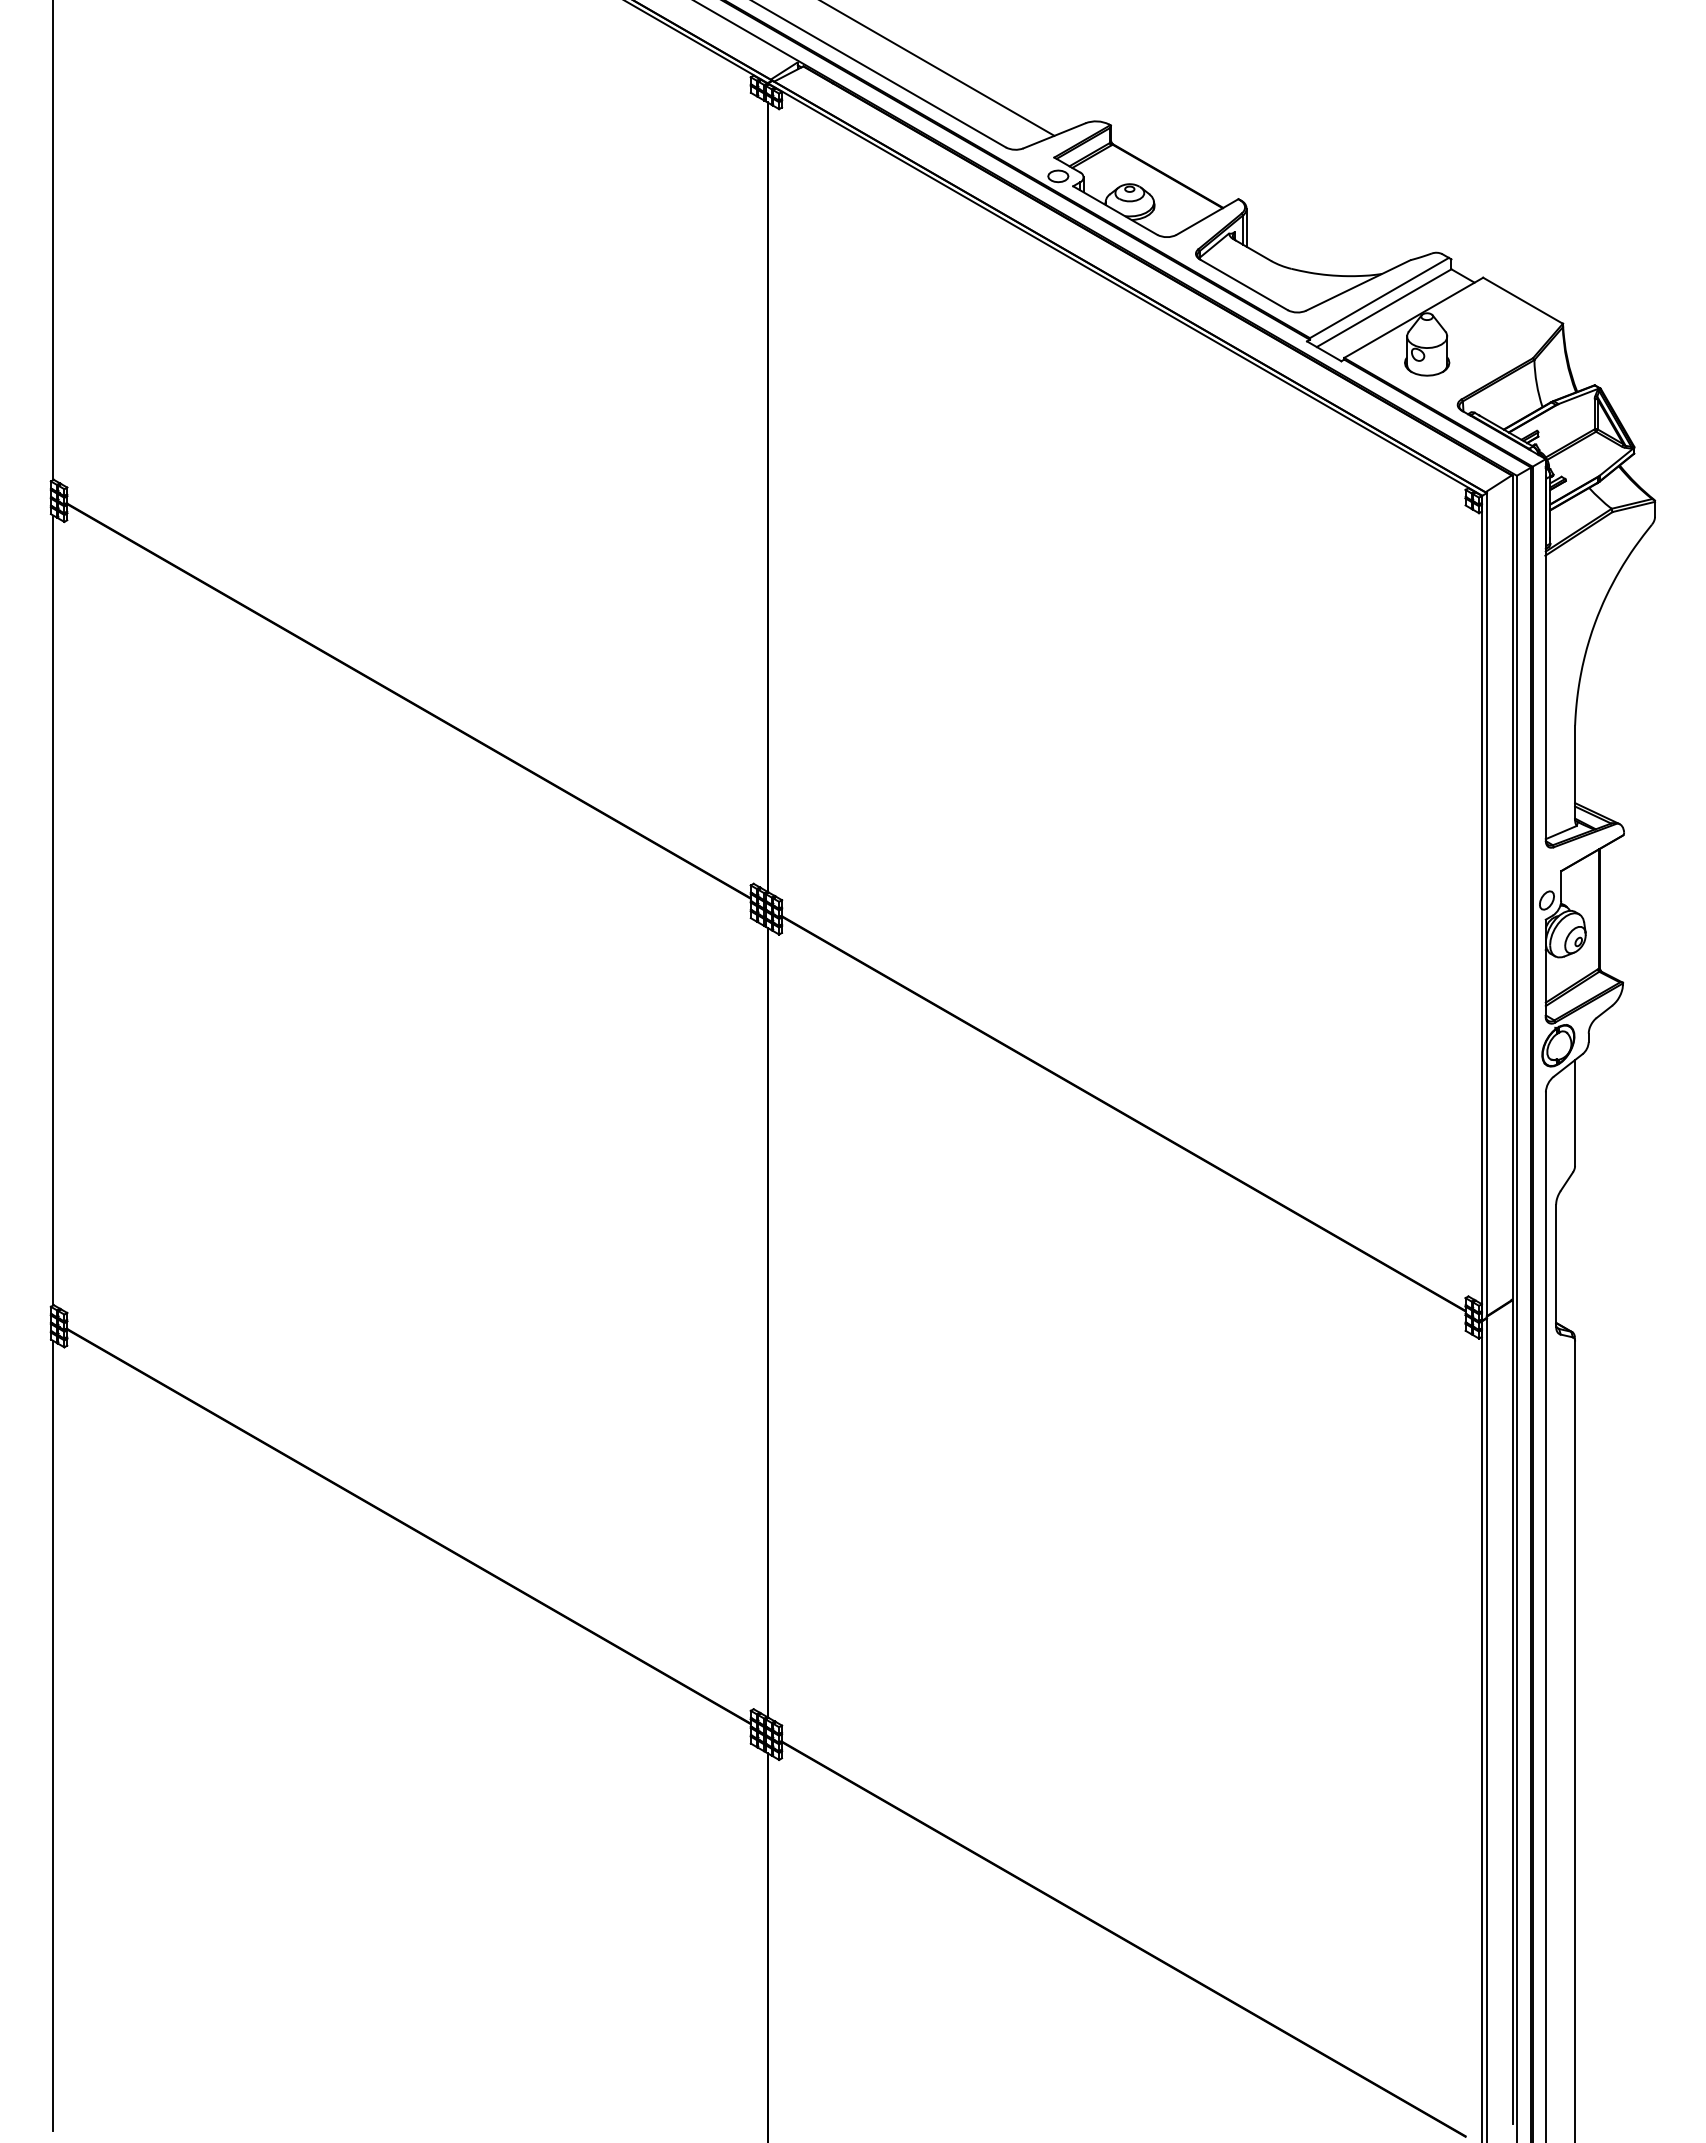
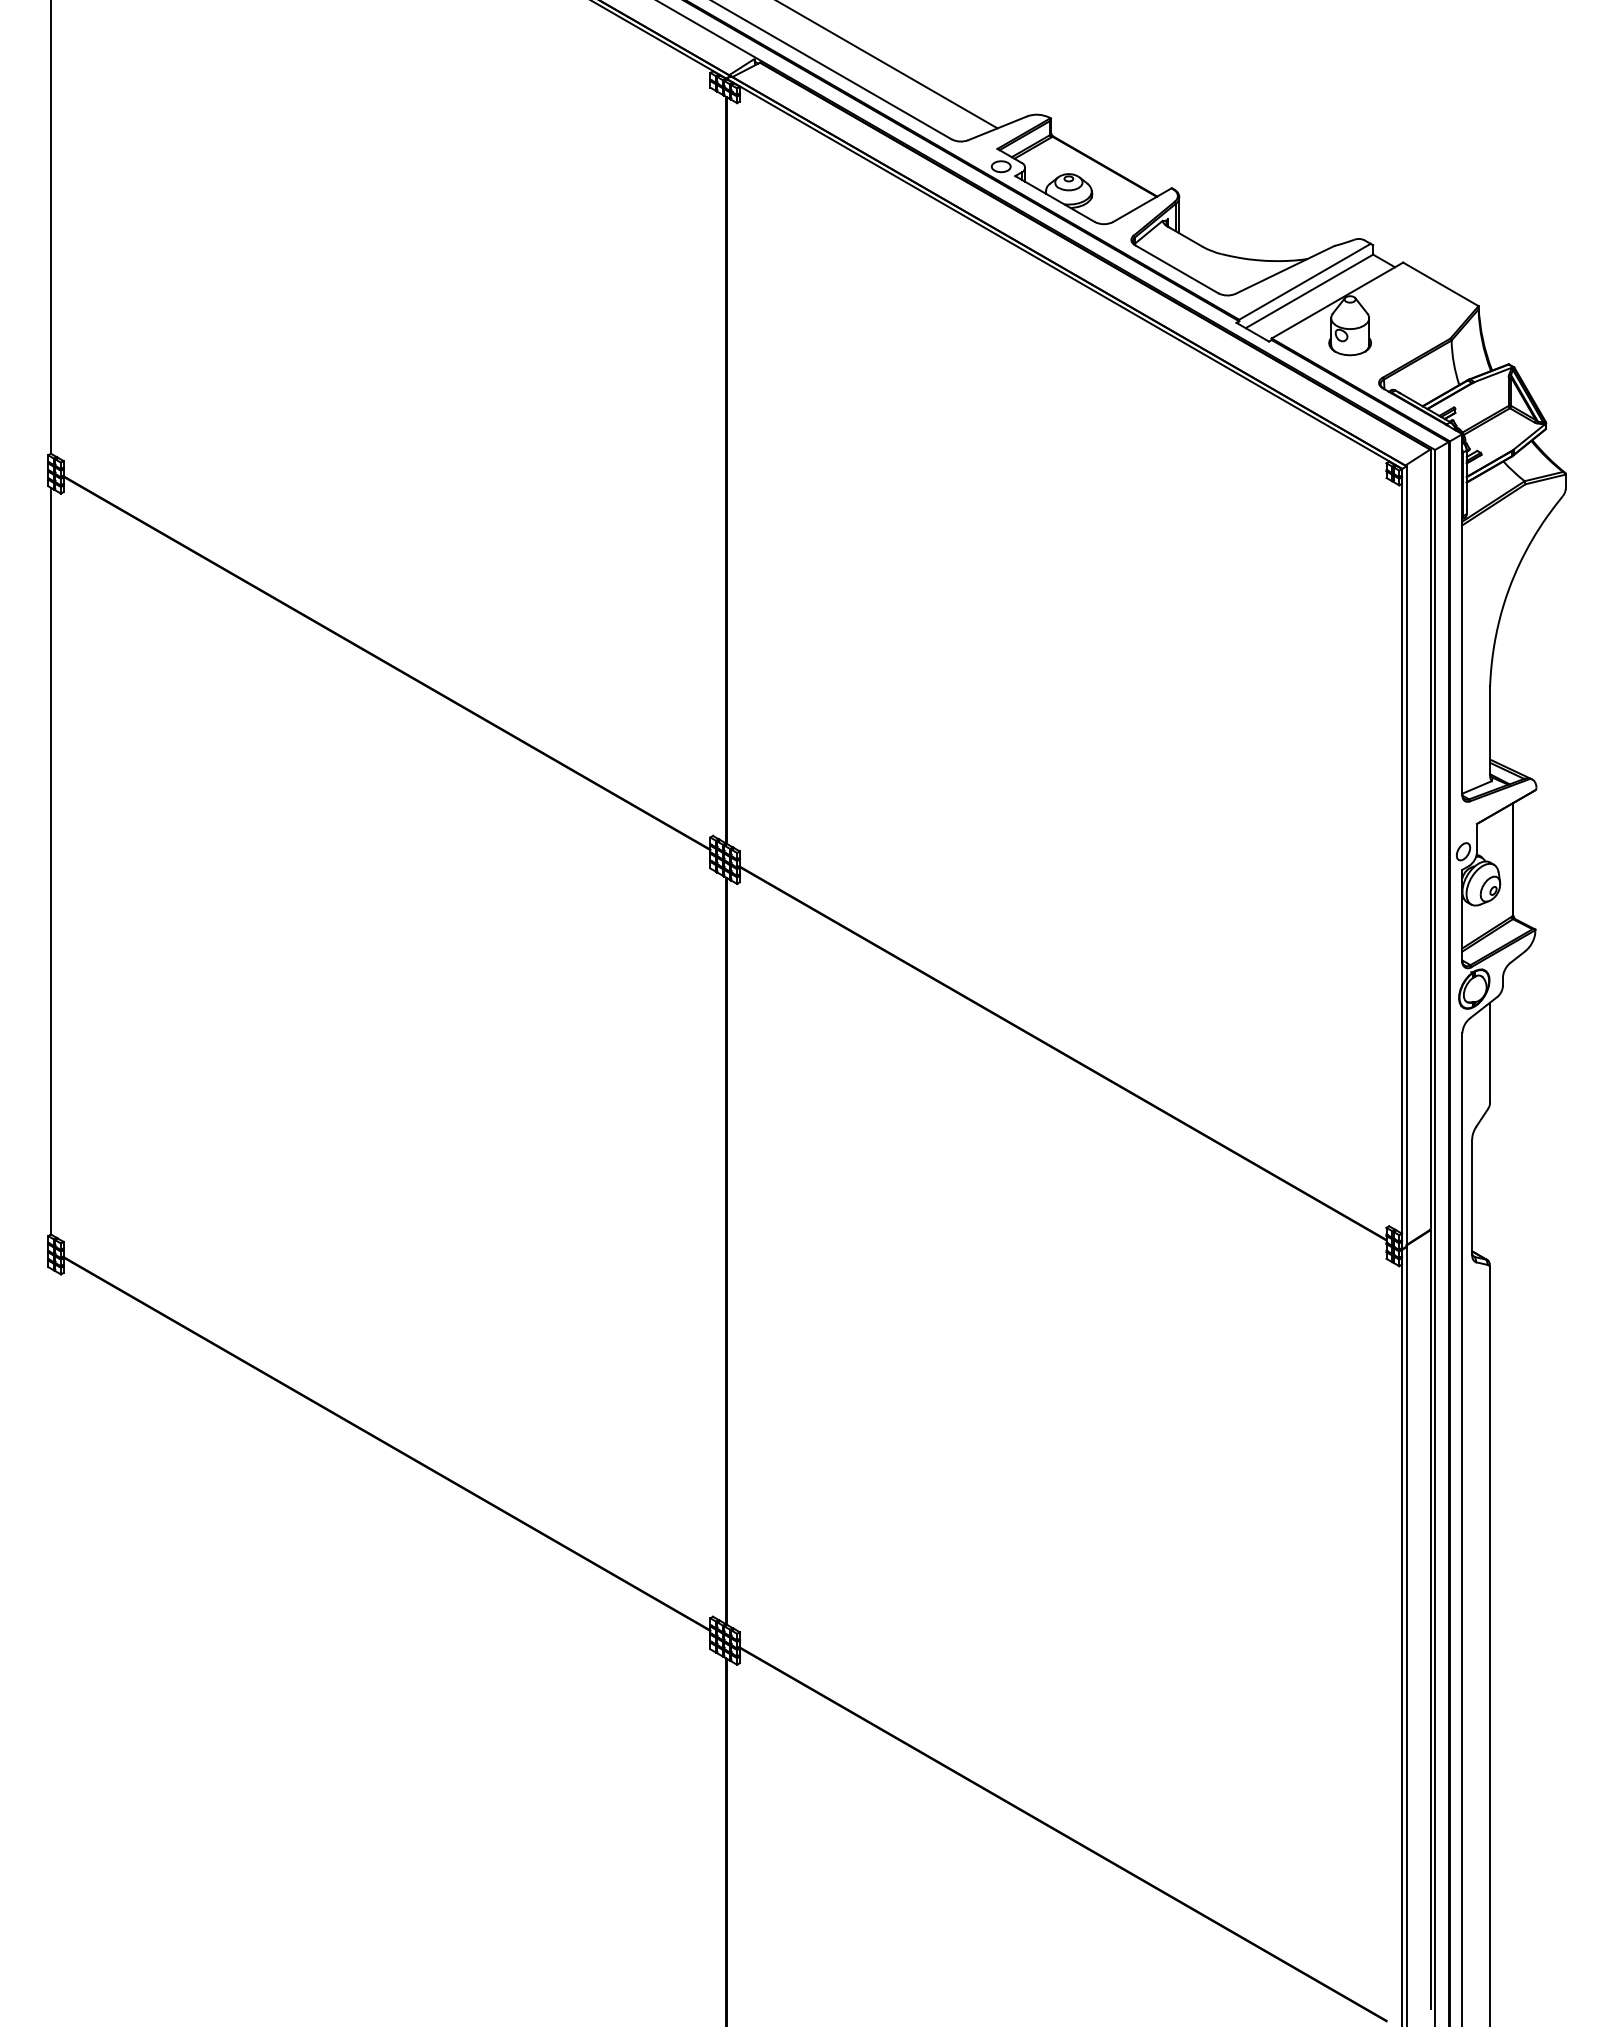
line: (53, 1735) -> (50, 1641), removed

